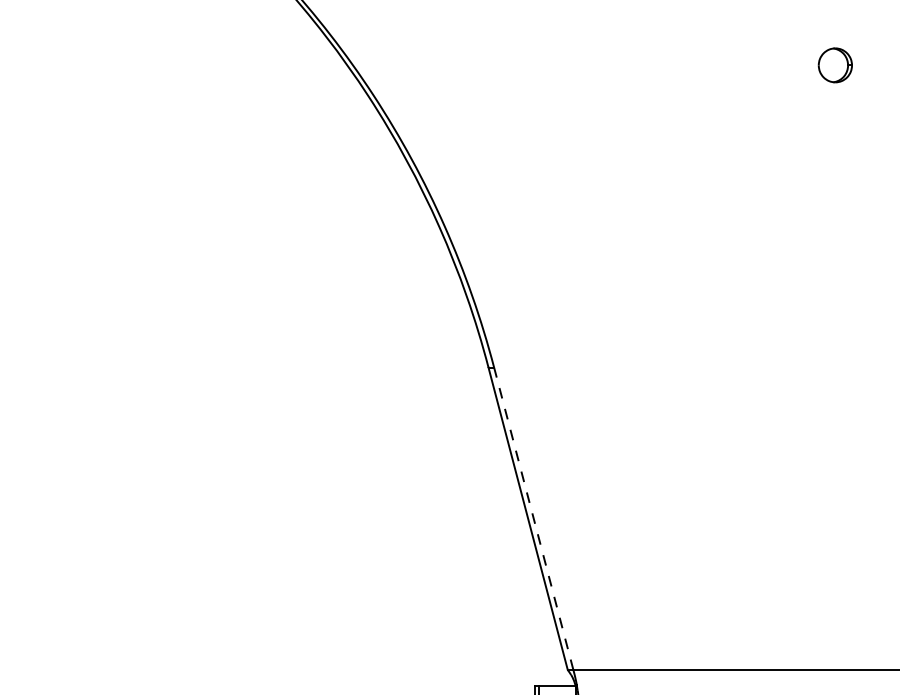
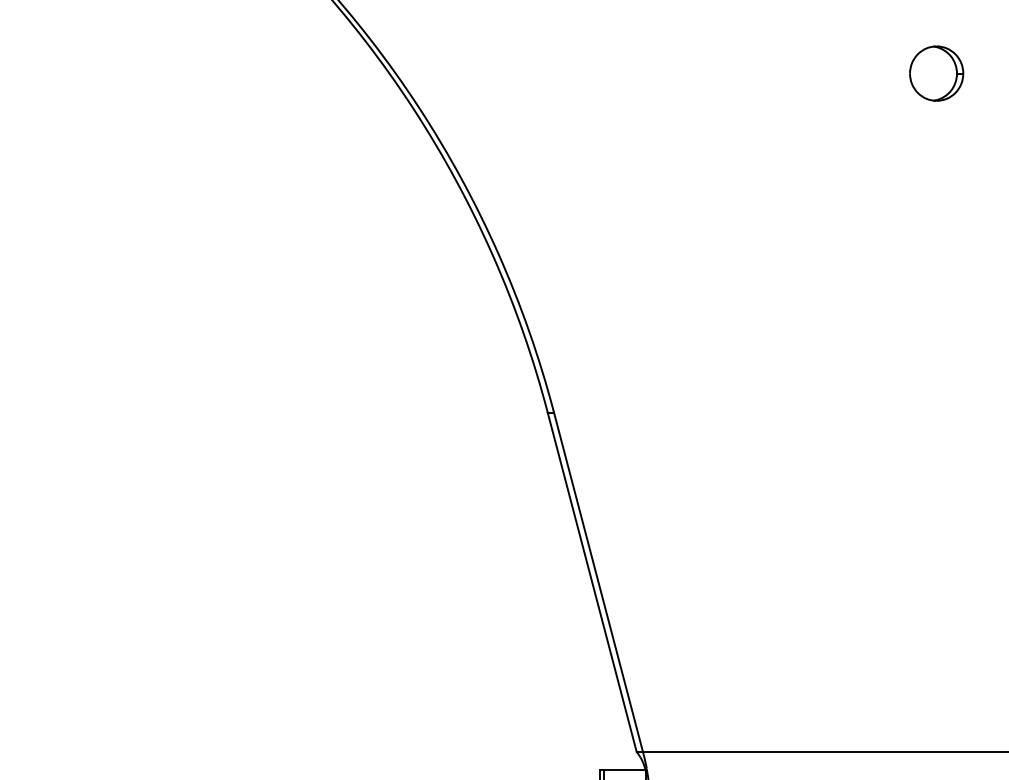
part: (835, 65) -> (936, 73), size x1.43
line: (533, 518) -> (598, 581), dashed -> solid

